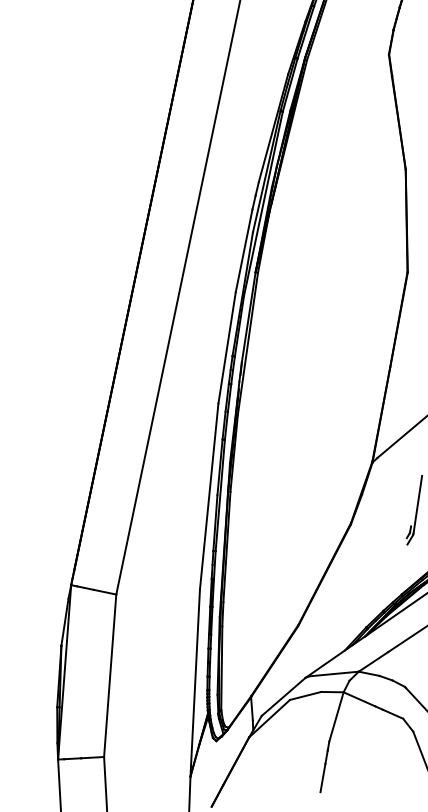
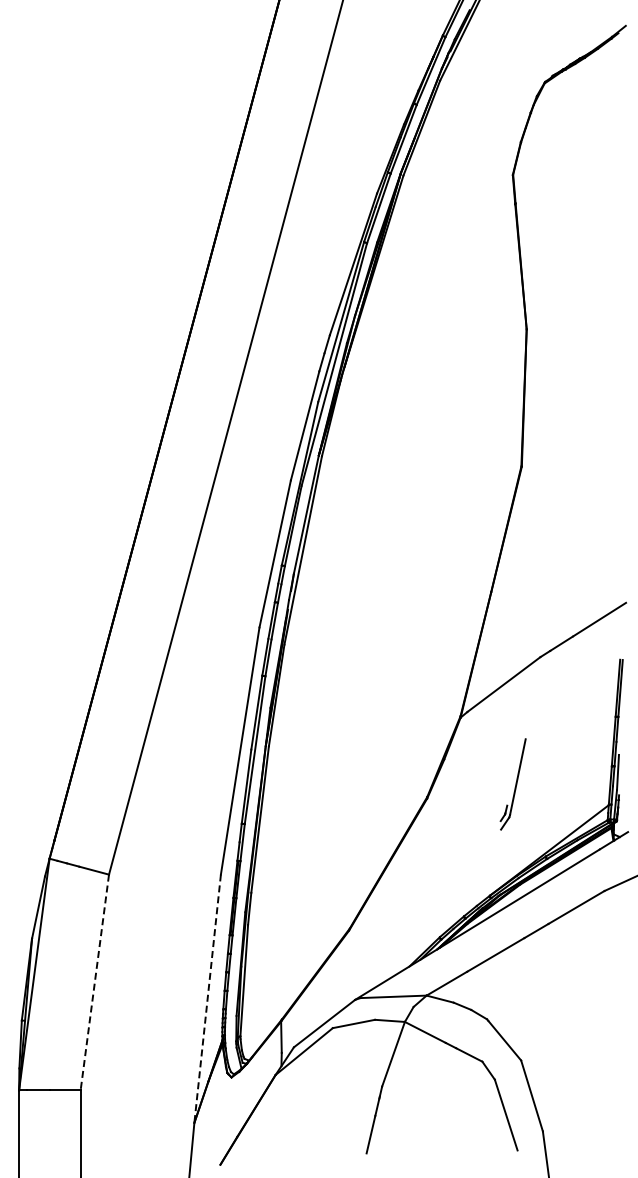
line: (109, 675) -> (94, 982), solid -> dashed
line: (195, 683) -> (207, 998), solid -> dashed

